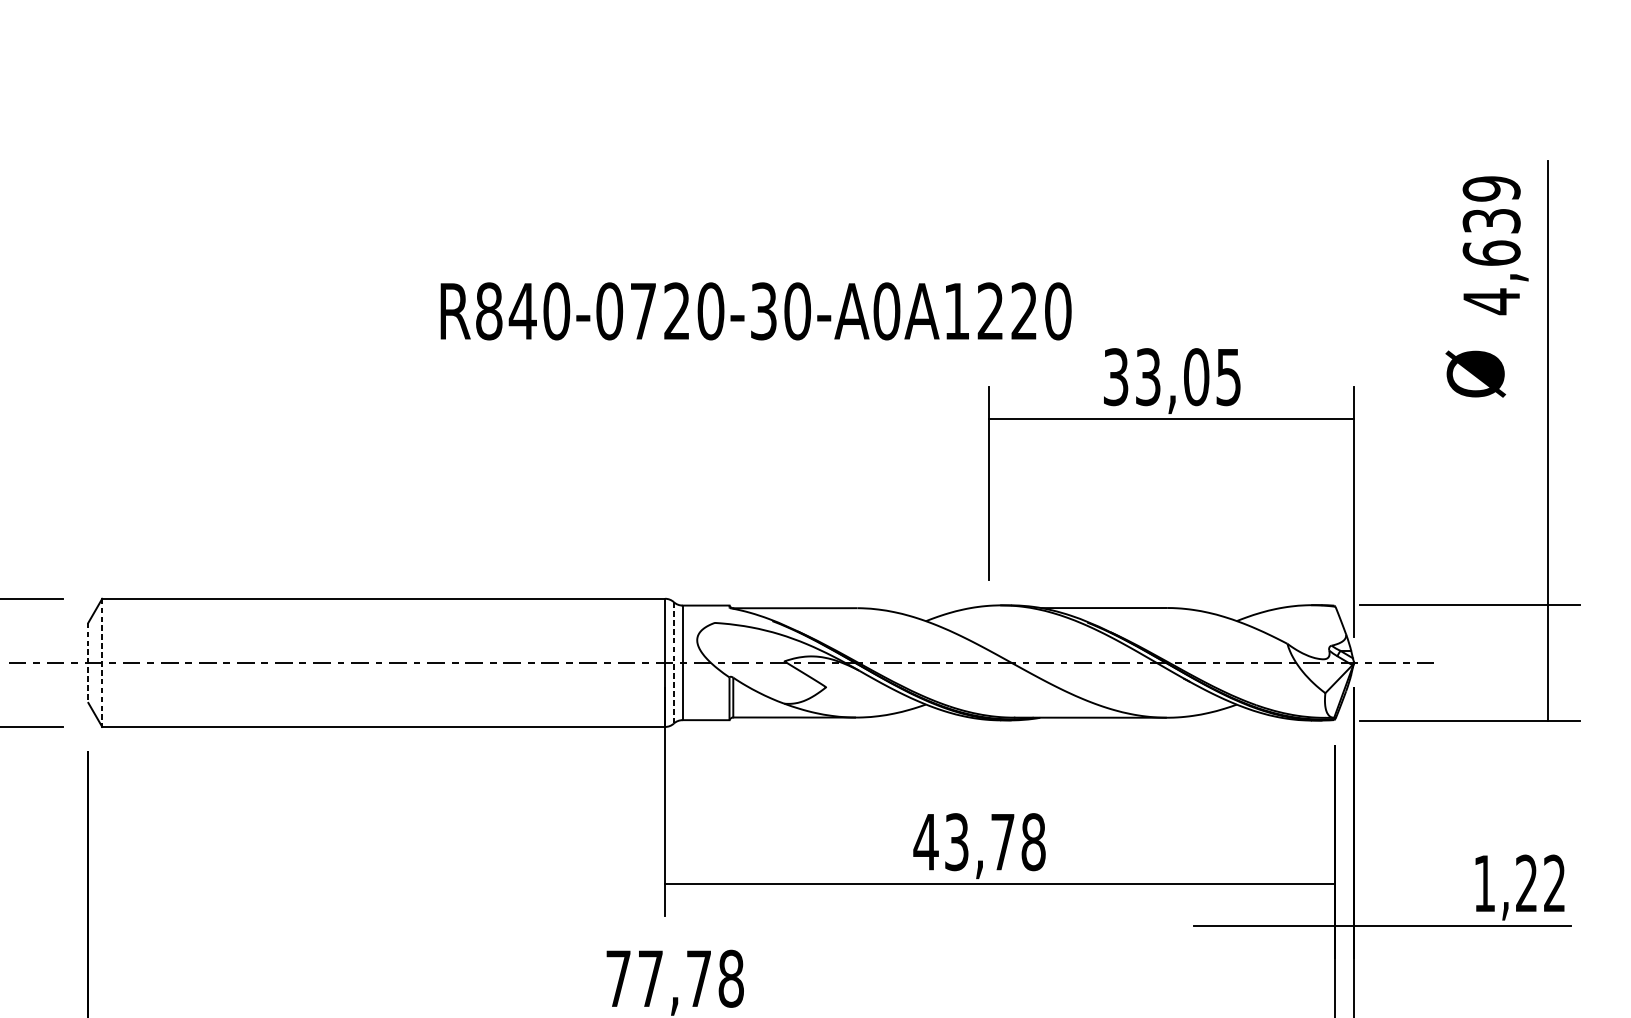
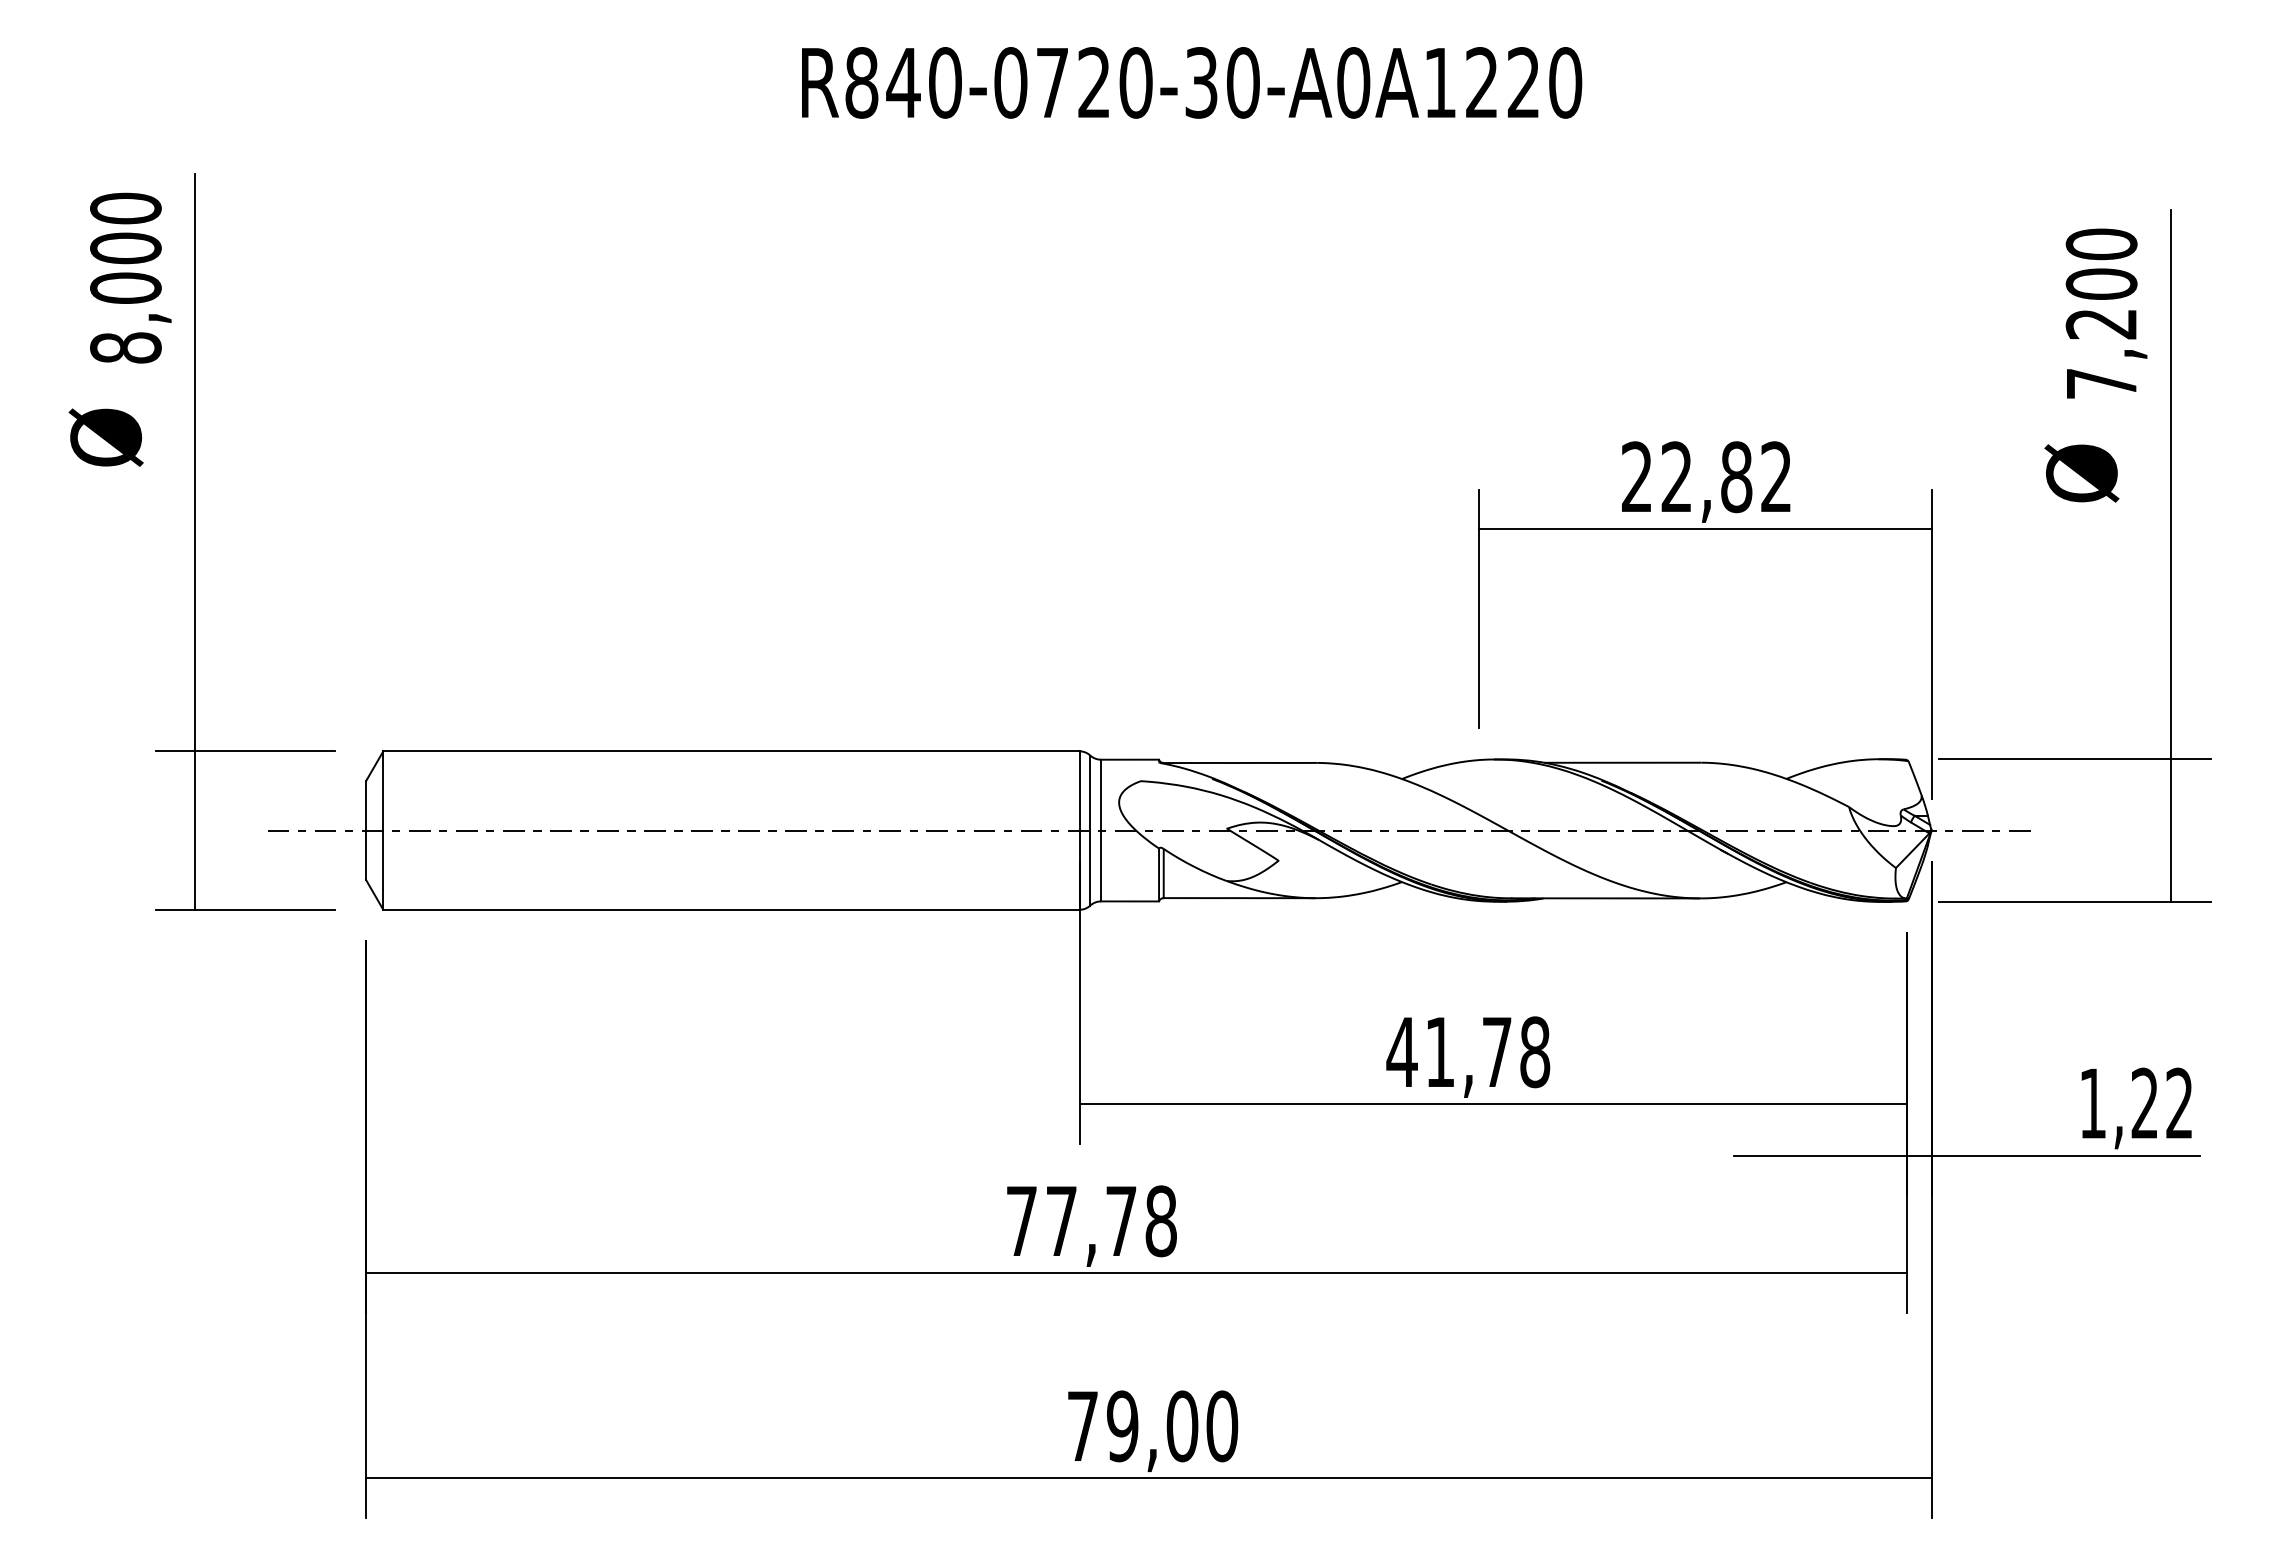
text: (1491, 245) -> (2101, 314), 4,639 -> 7,200
text: (756, 311) -> (1192, 82), moved
text: (1172, 377) -> (1706, 477), 33,05 -> 22,82
line: (88, 662) -> (366, 830), dashed -> solid
line: (102, 663) -> (383, 831), dashed -> solid
line: (674, 663) -> (1090, 831), dashed -> solid
text: (956, 842) -> (1439, 1052), 43,78 -> 41,78

